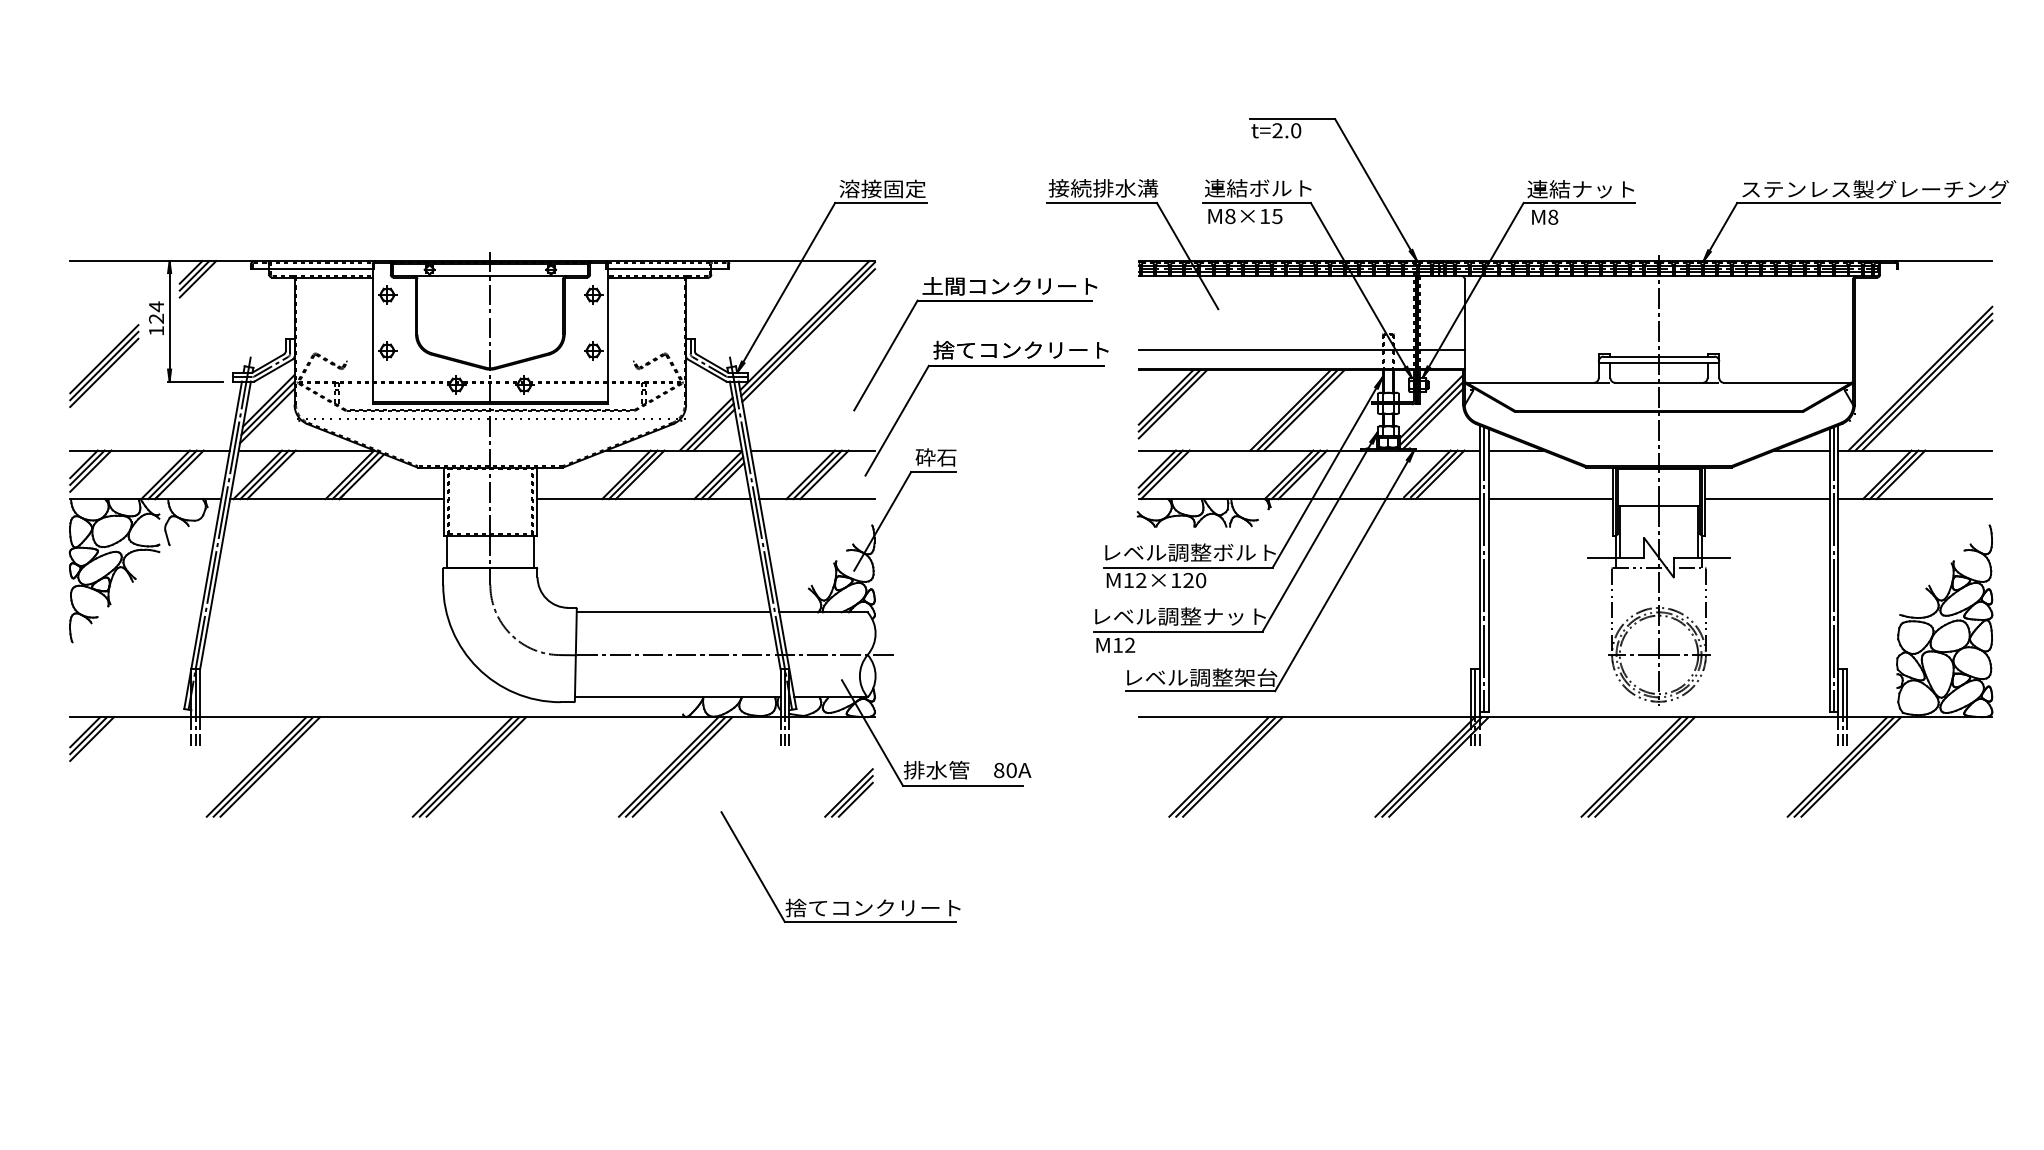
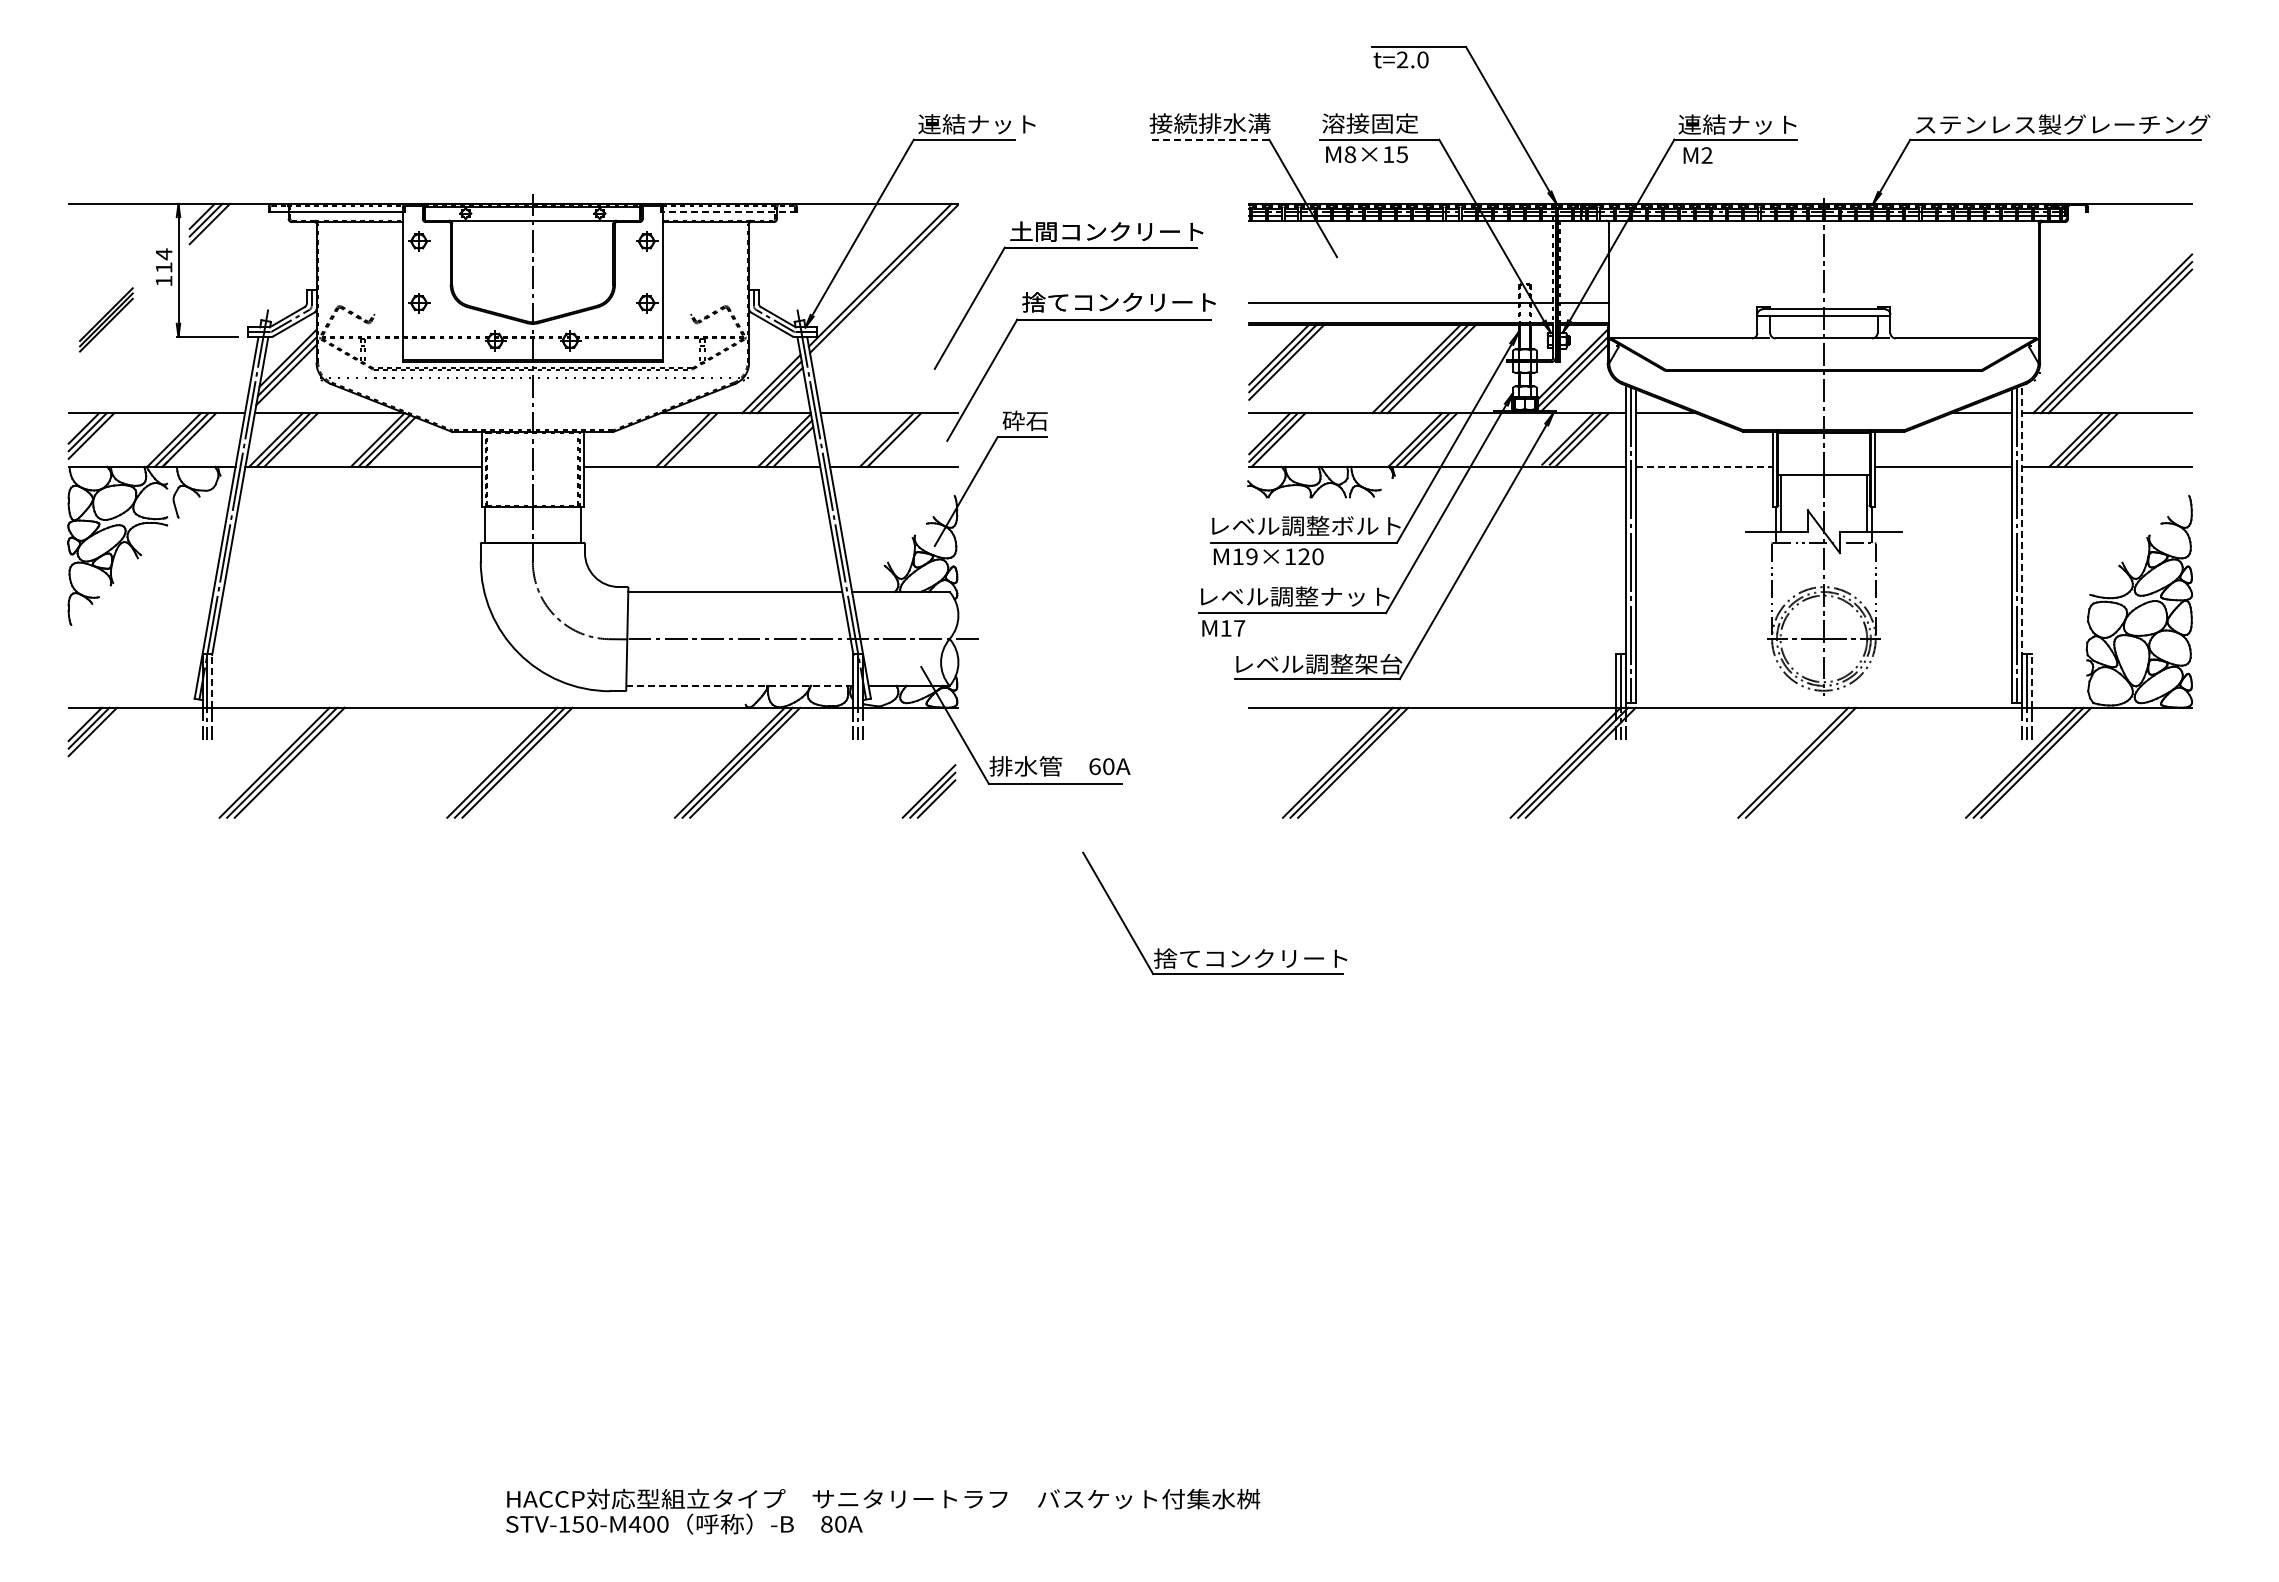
text: (1257, 188) -> (1380, 123), 連結ボルト -> 溶接固定
text: (891, 189) -> (976, 124), 溶接固定 -> 連結ナット
line: (1101, 202) -> (1208, 139), solid -> dashed
text: (1552, 217) -> (1706, 155), M8 -> M2
line: (668, 268) -> (729, 212), solid -> dashed
text: (156, 318) -> (163, 267), 124 -> 114
line: (808, 334) -> (884, 285), removed
part: (104, 365) -> (106, 319), size x0.7
line: (640, 474) -> (698, 439), removed
line: (824, 474) -> (901, 439), removed
line: (1550, 498) -> (1704, 466), solid -> dashed
line: (1837, 569) -> (2021, 544), solid -> dashed
text: (1140, 580) -> (1251, 556), M12×120 -> M19×120
text: (1130, 645) -> (1239, 628), M12 -> M17
line: (200, 692) -> (212, 680), solid -> dashed
line: (1846, 692) -> (2031, 680), solid -> dashed
line: (677, 697) -> (739, 685), solid -> dashed
line: (1645, 766) -> (1808, 762), removed
text: (998, 770) -> (1094, 766), 80A -> 60A
part: (834, 901) -> (1208, 951), moved

